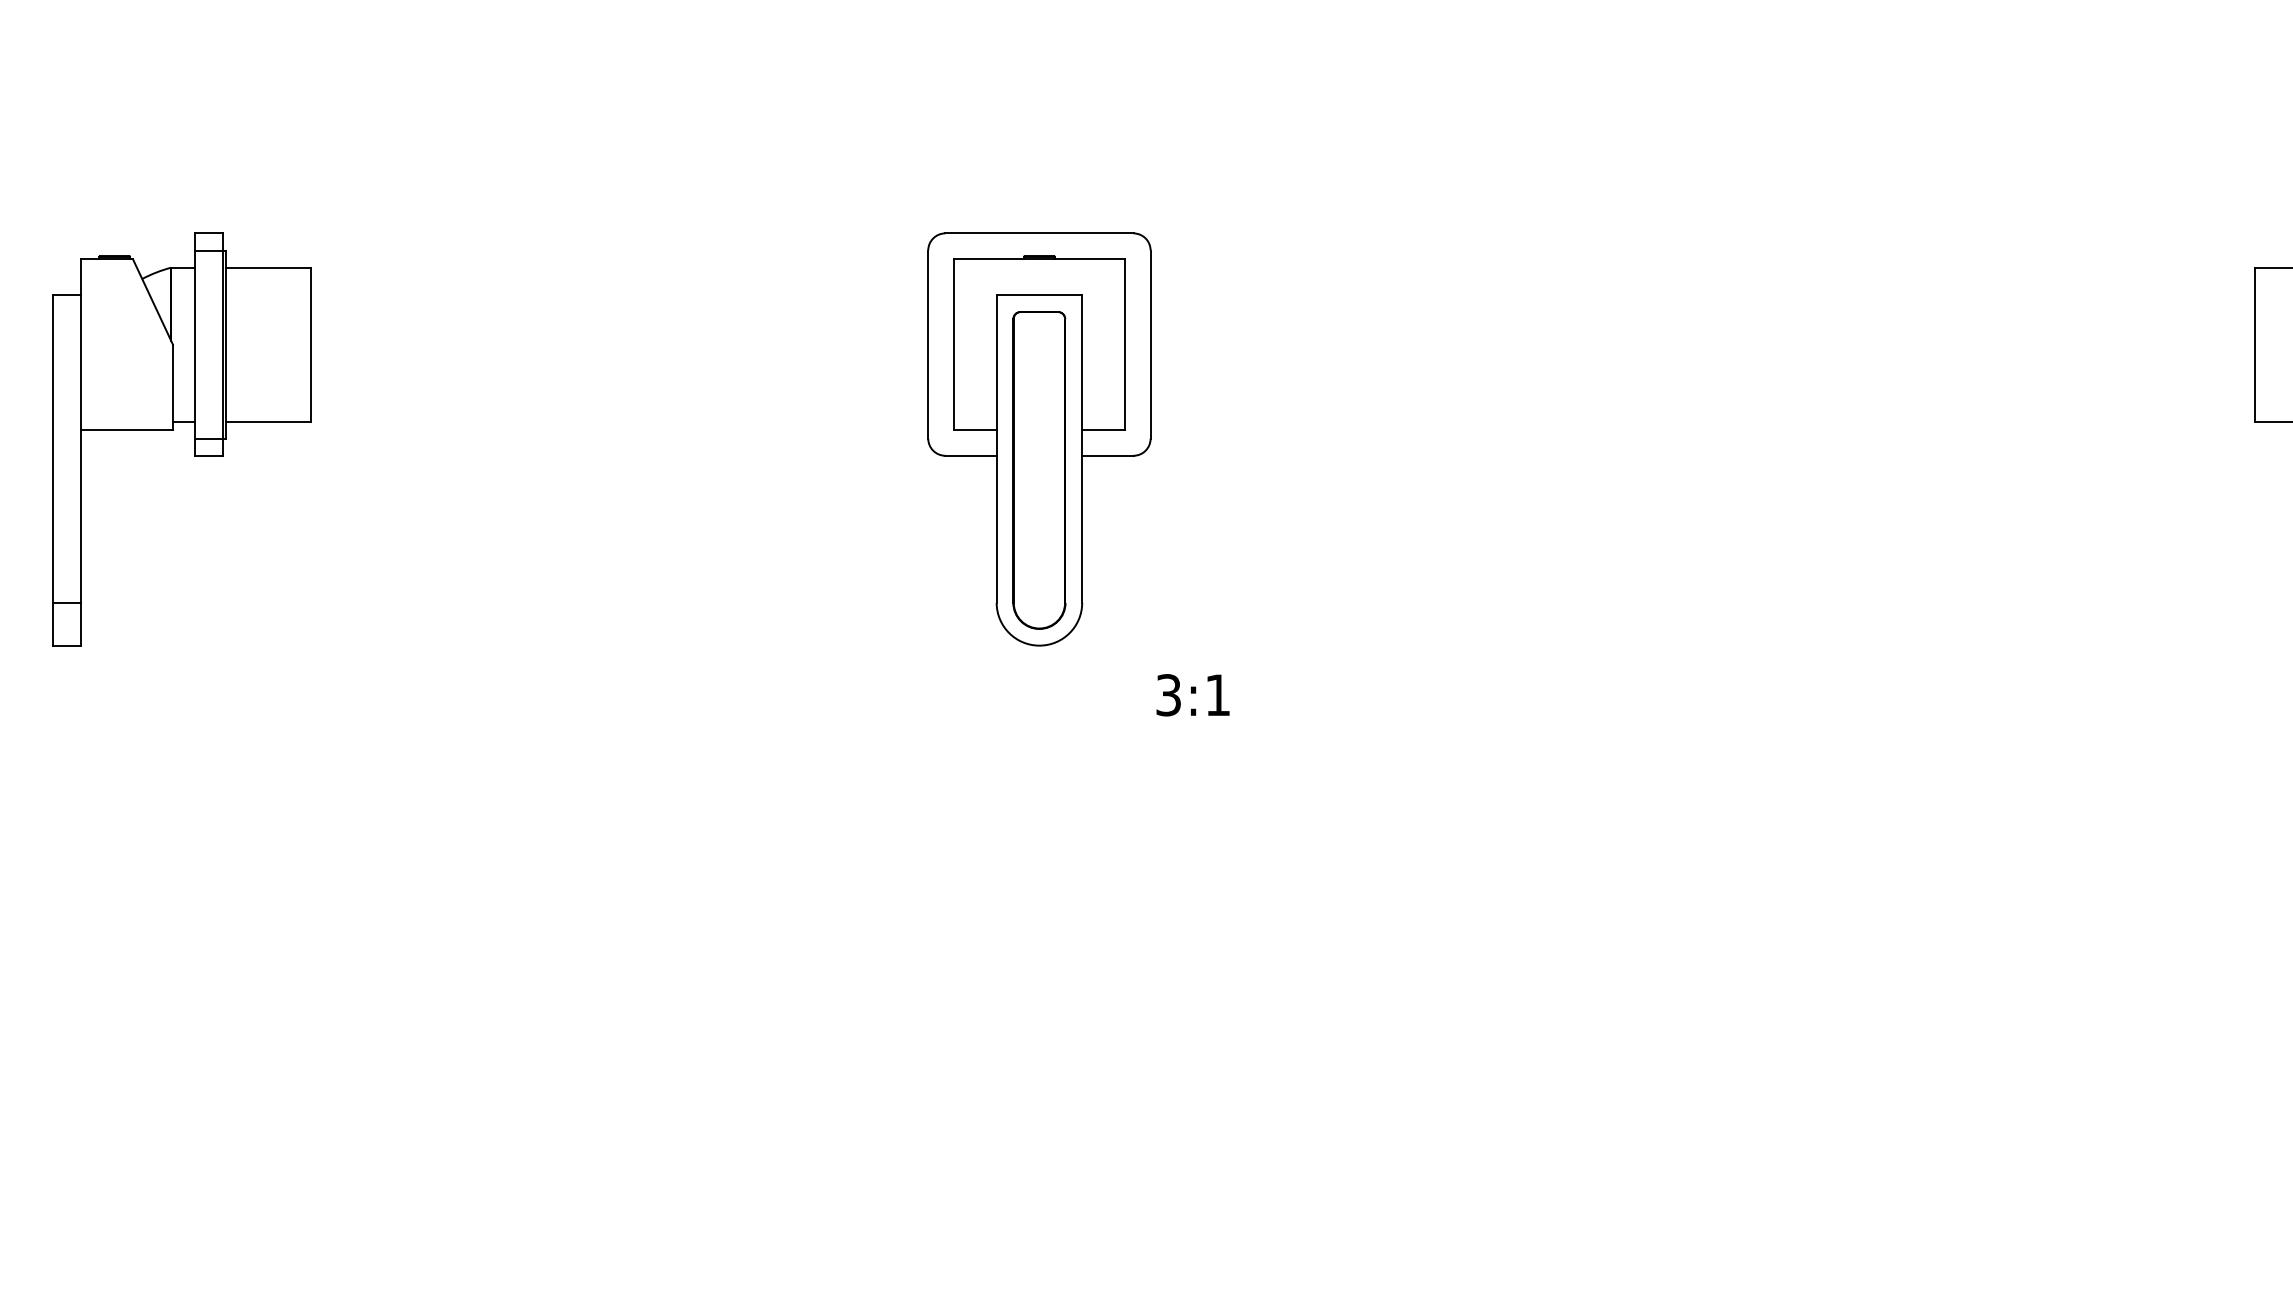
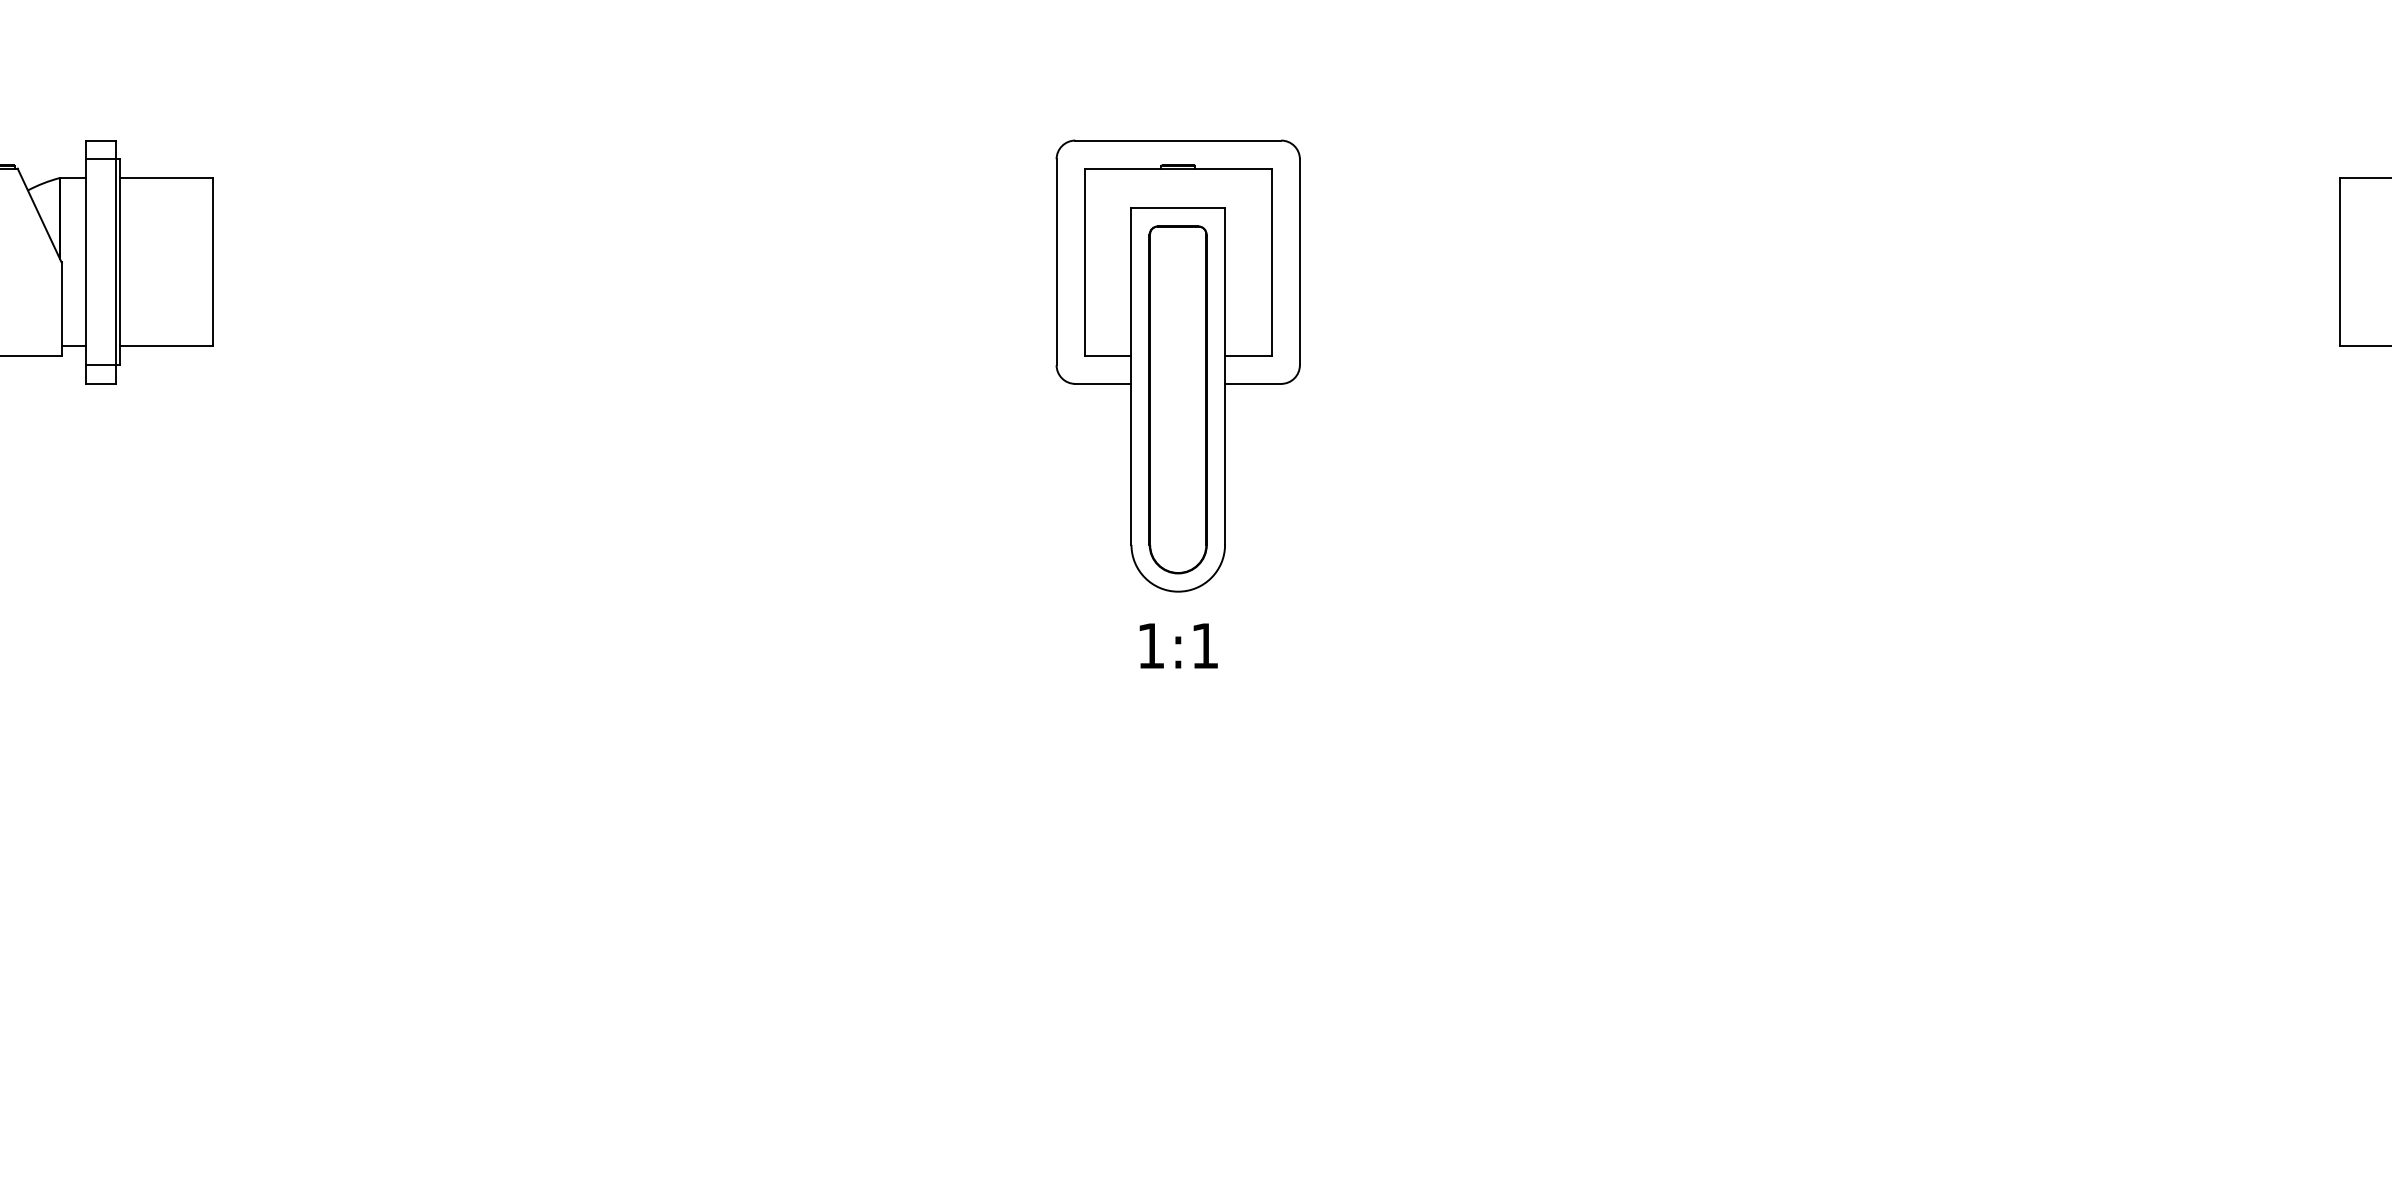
part: (1039, 439) -> (1178, 366), moved
text: (1168, 695) -> (1150, 646), 3:1 -> 1:1

